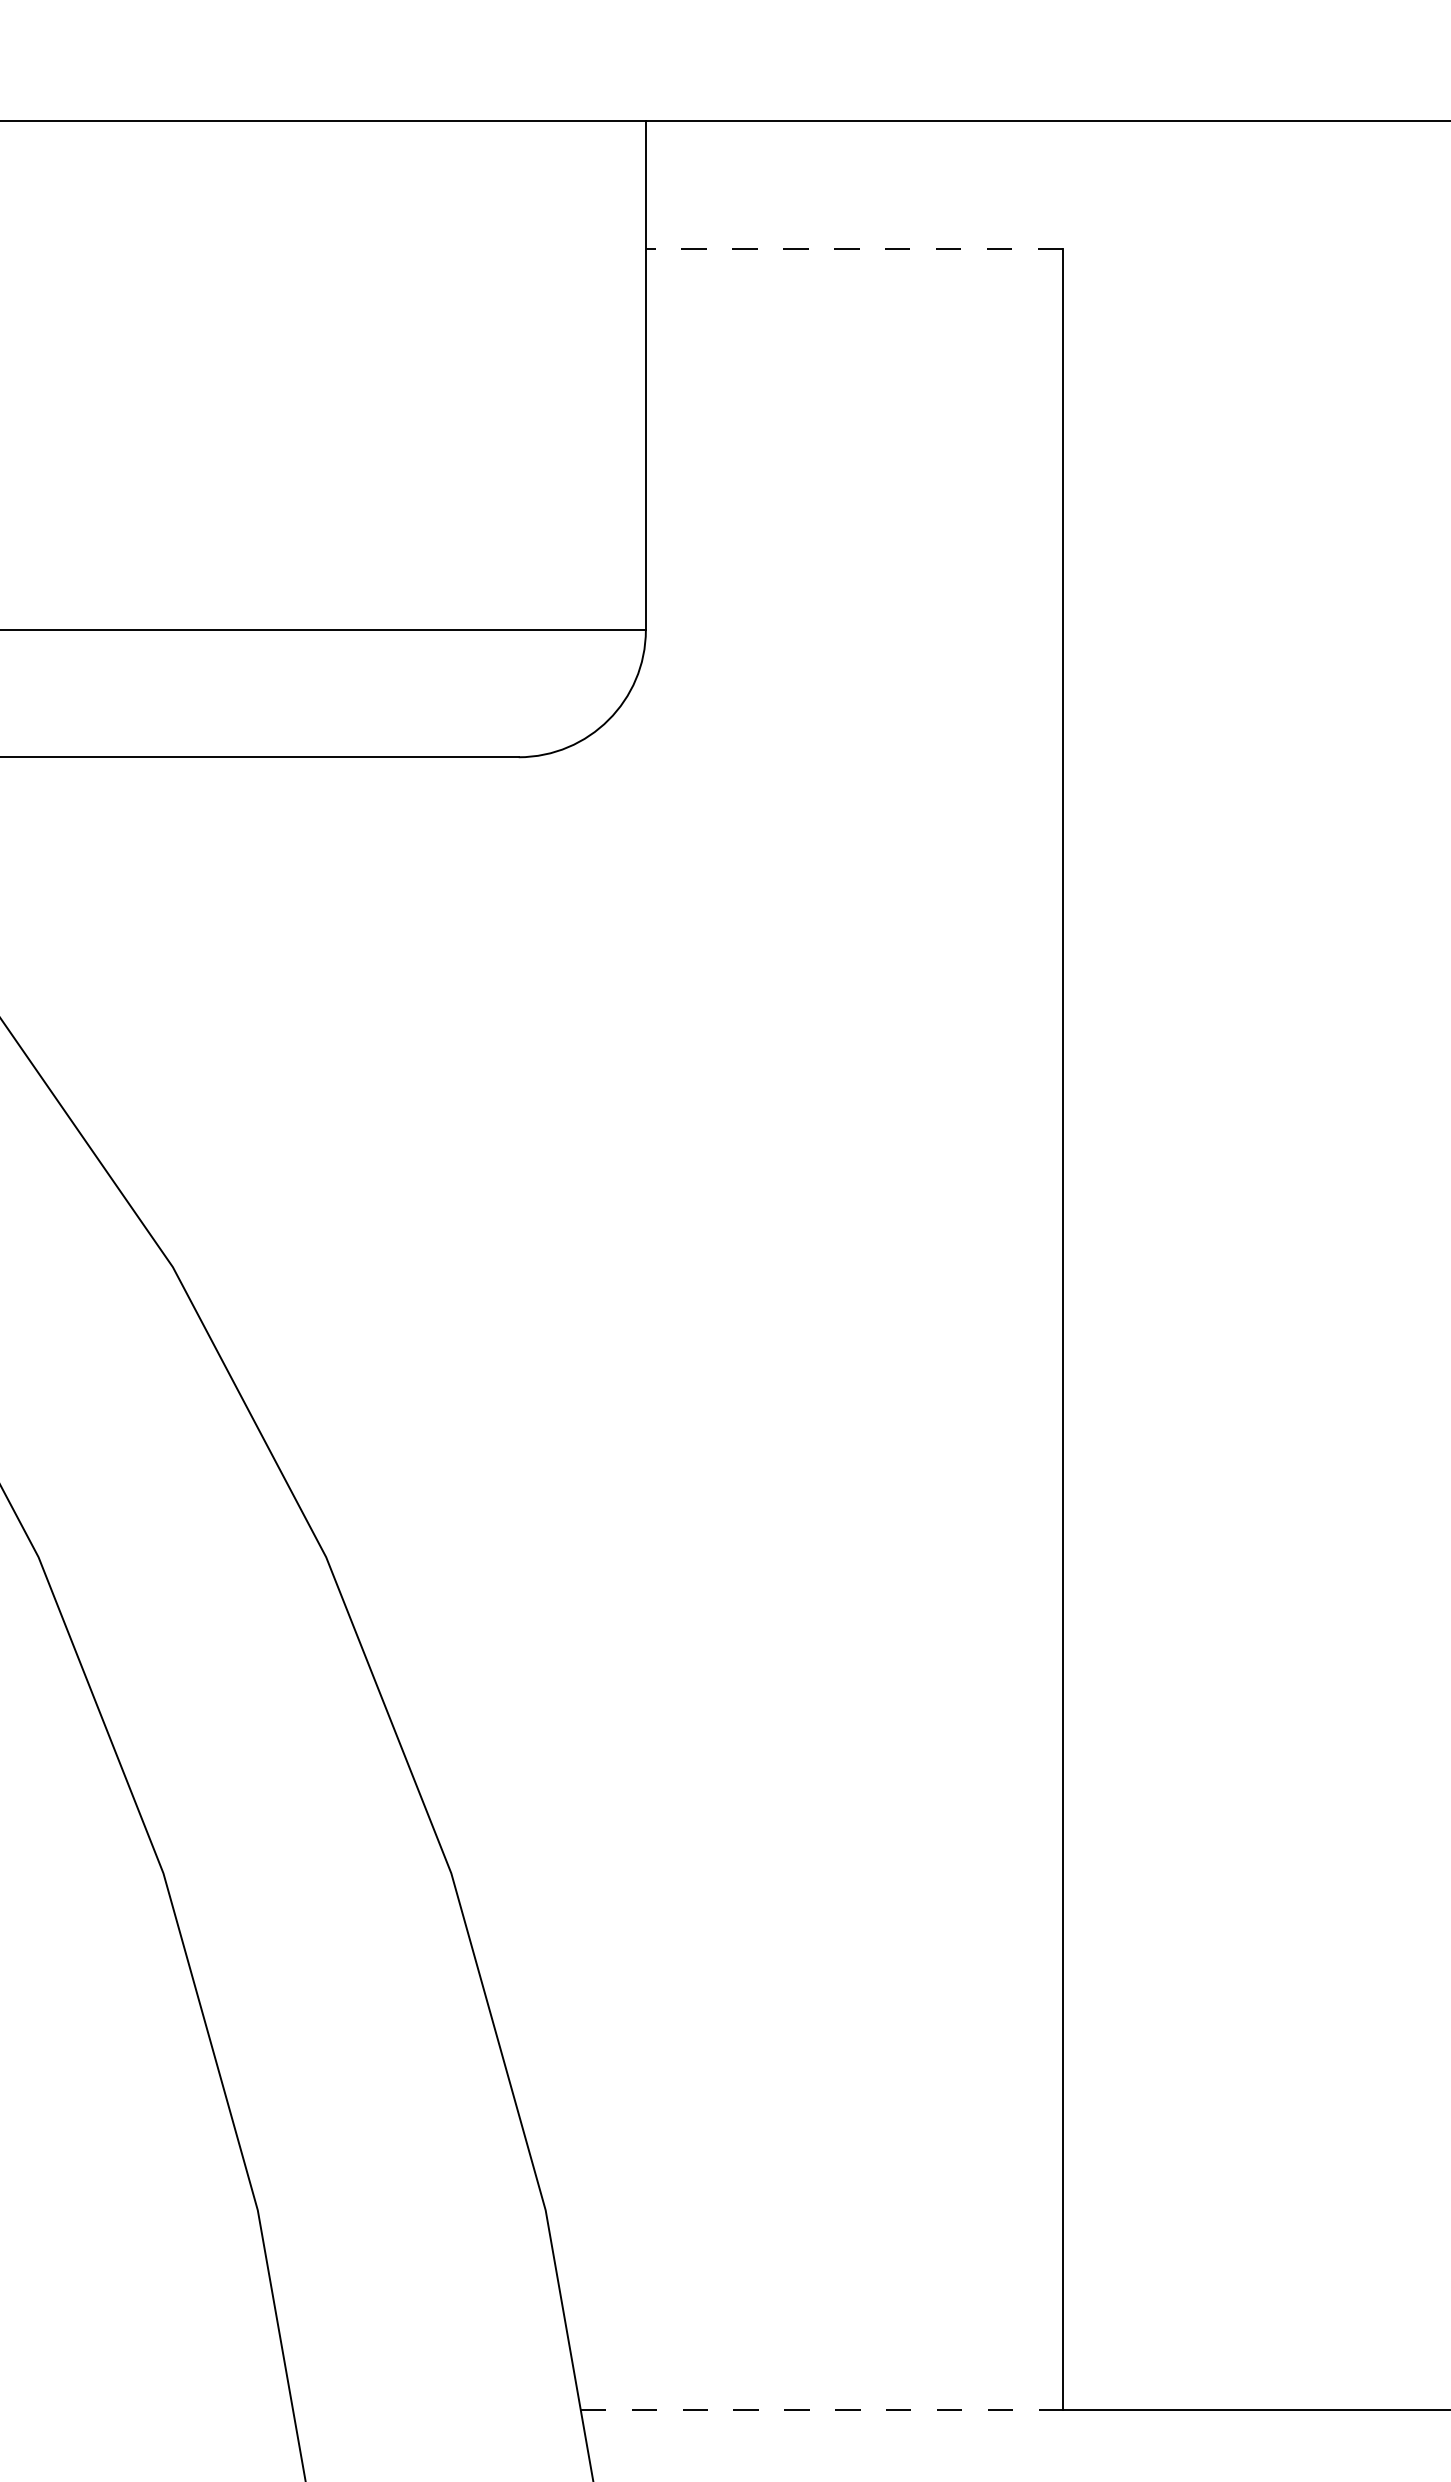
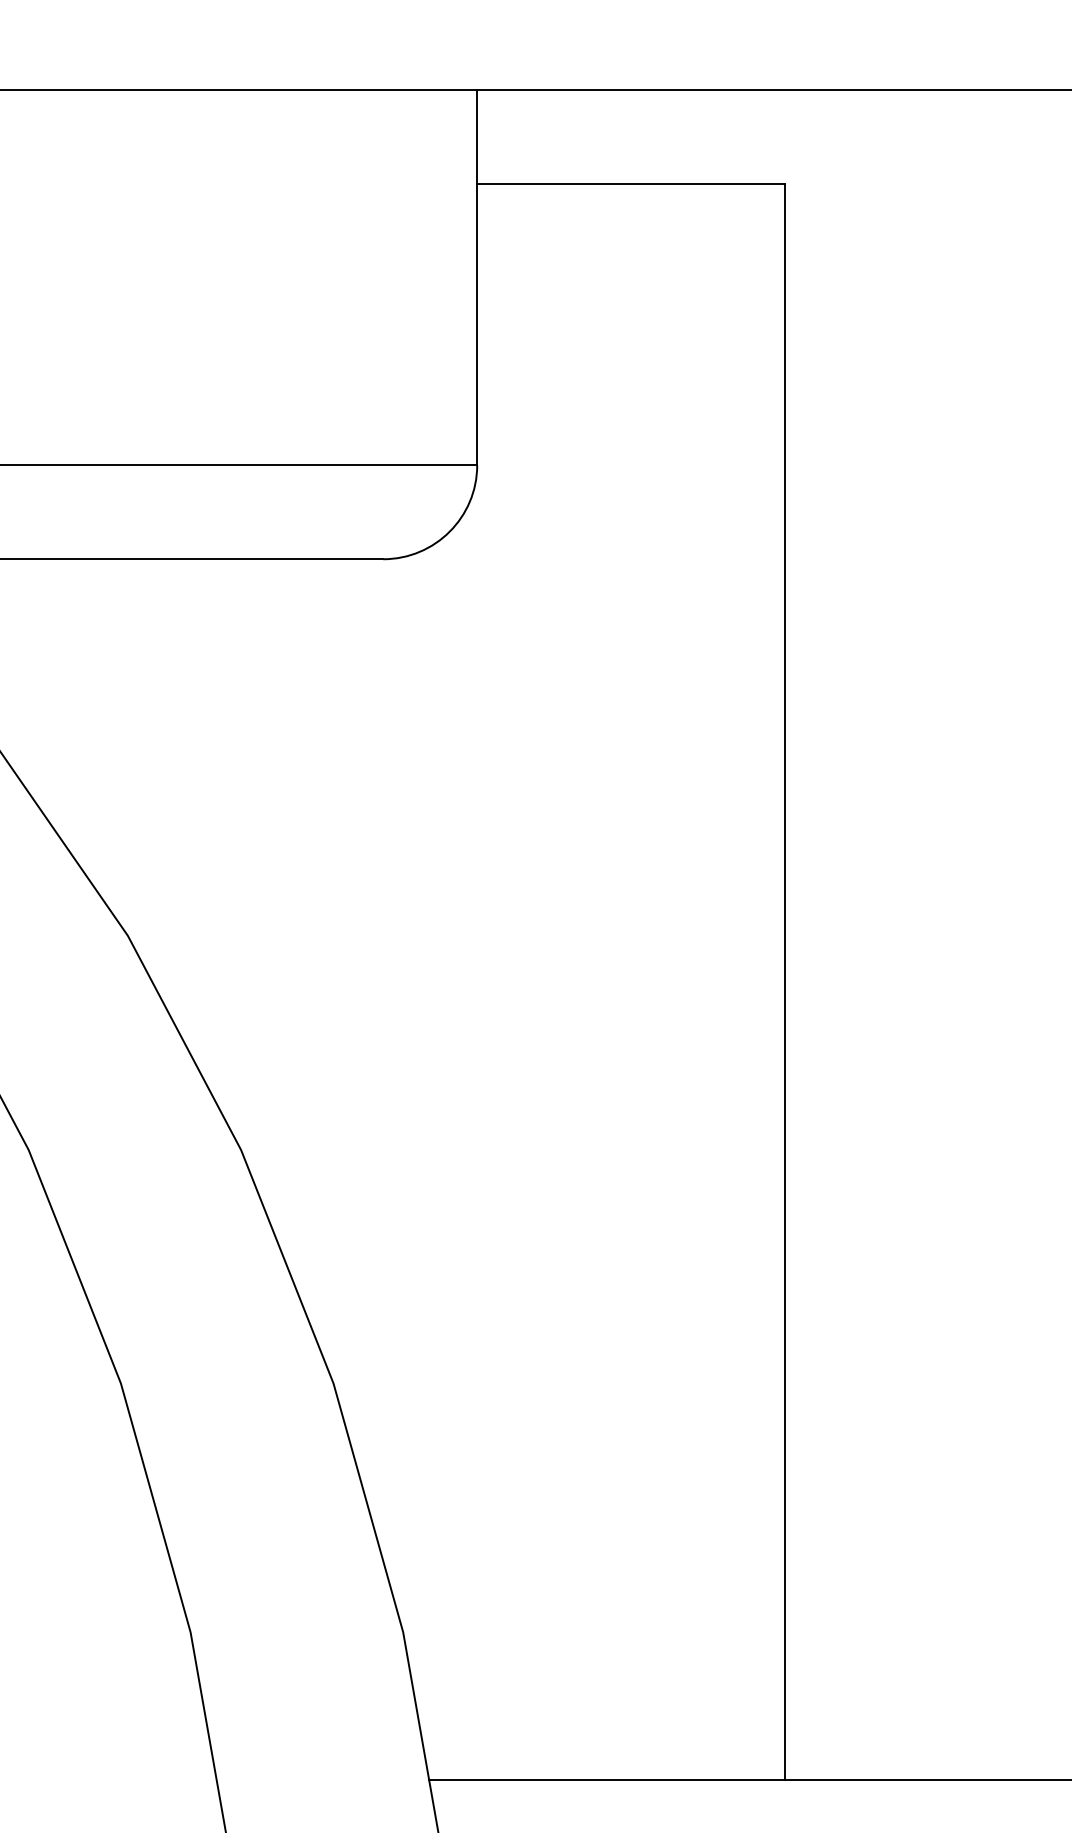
line: (854, 248) -> (631, 183), dashed -> solid
line: (822, 2410) -> (607, 1780), dashed -> solid

